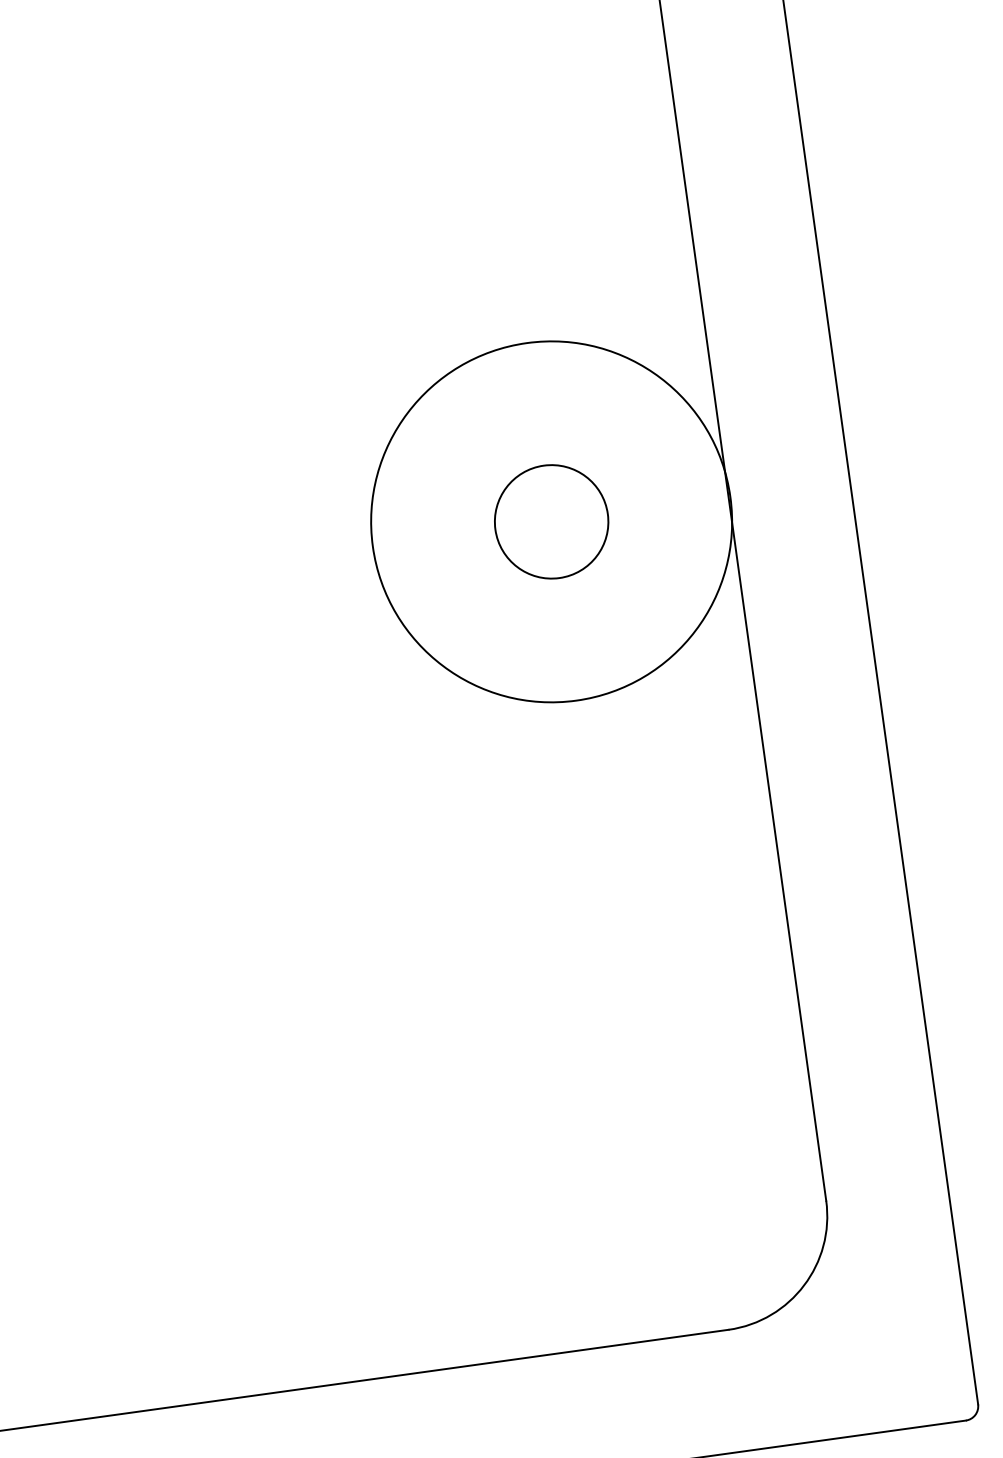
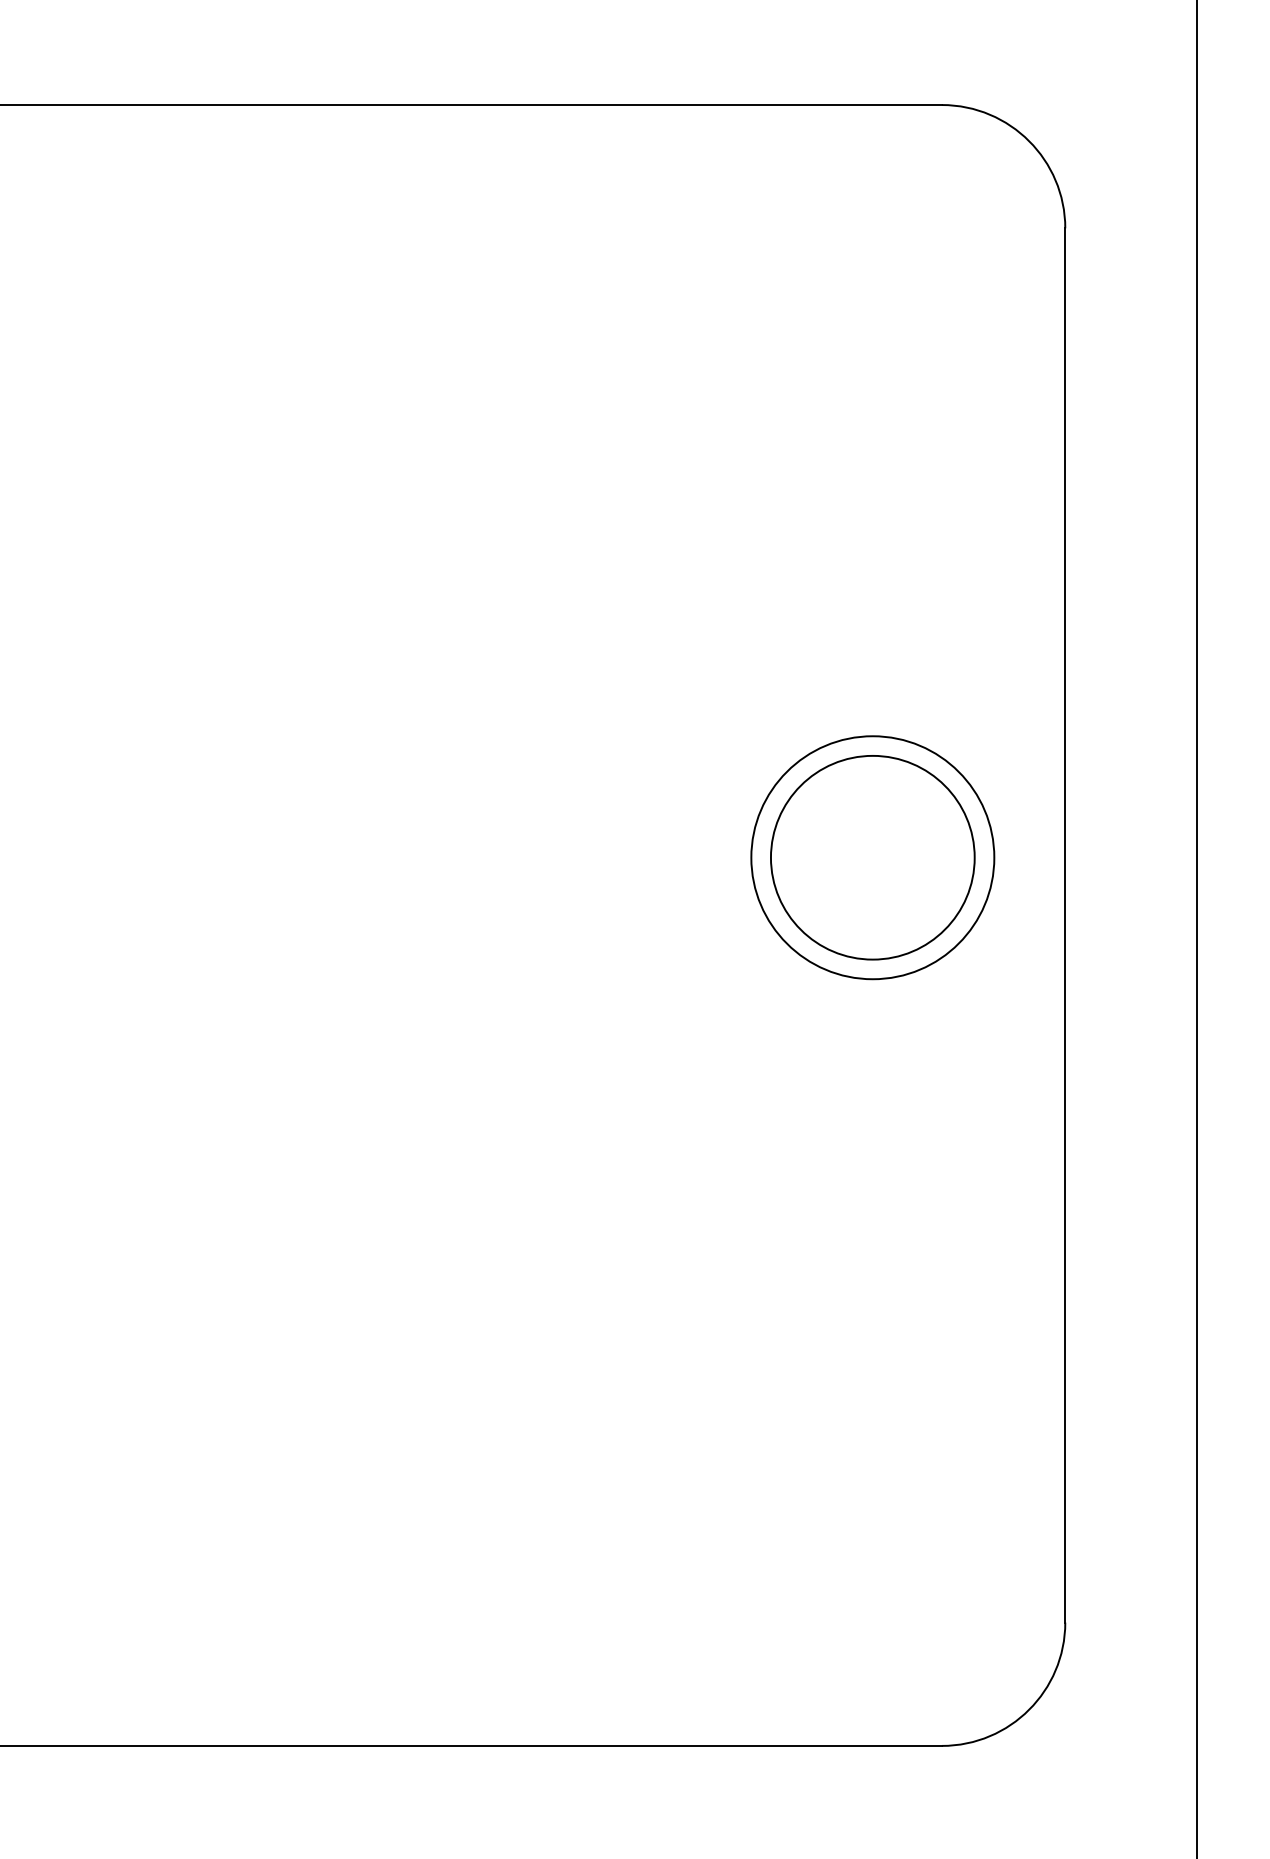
circle: (551, 521) -> (872, 857), size x0.62
circle: (551, 521) -> (872, 857), size x1.67

